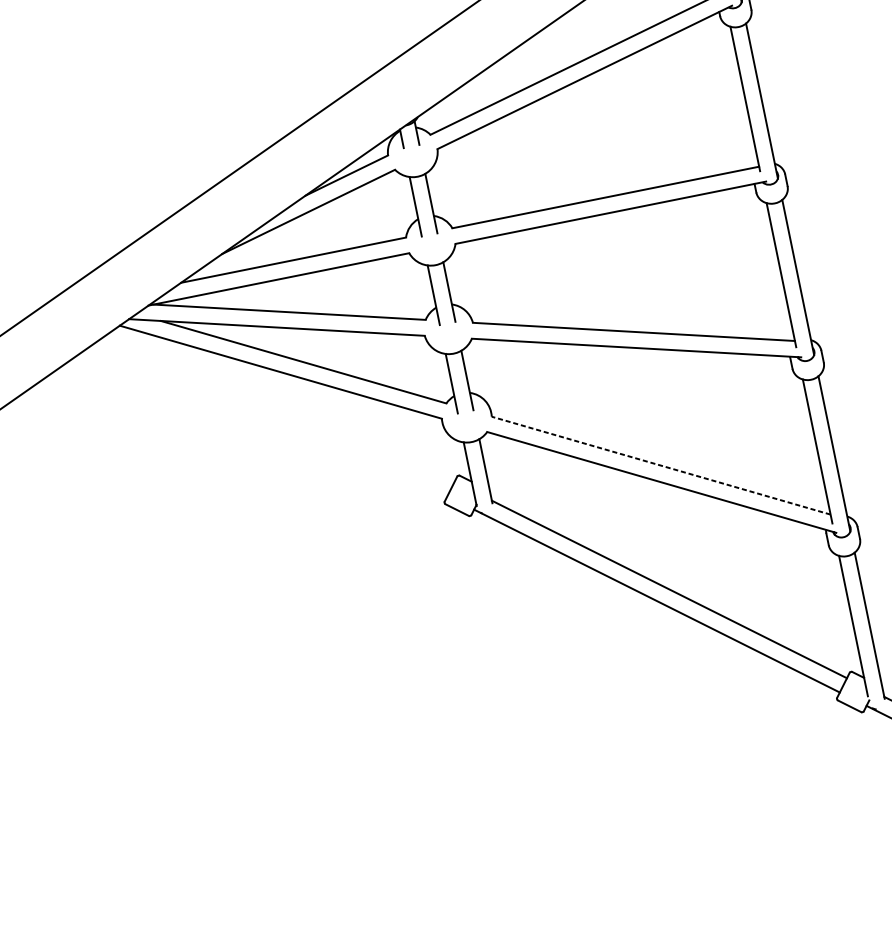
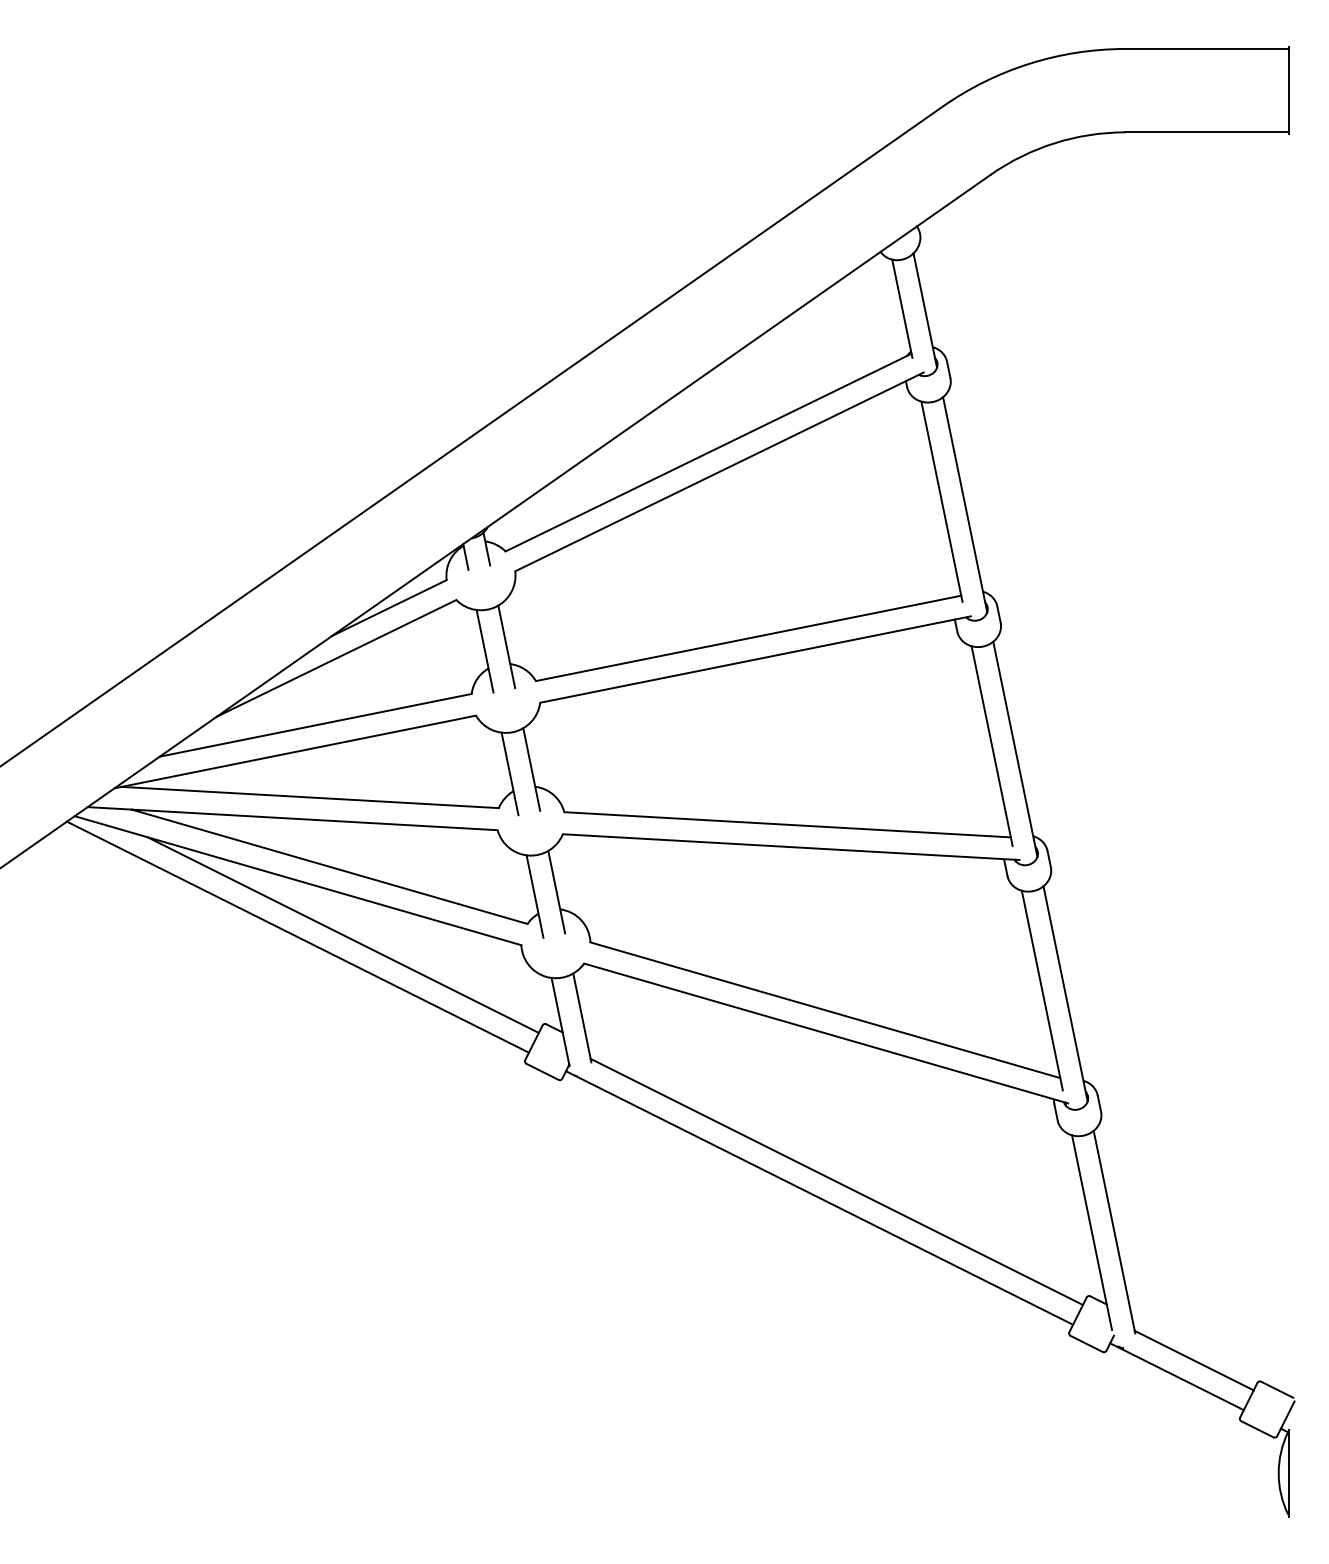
line: (312, 411) -> (342, 934), added
line: (280, 412) -> (297, 936), added
line: (661, 465) -> (825, 1010), dashed -> solid

